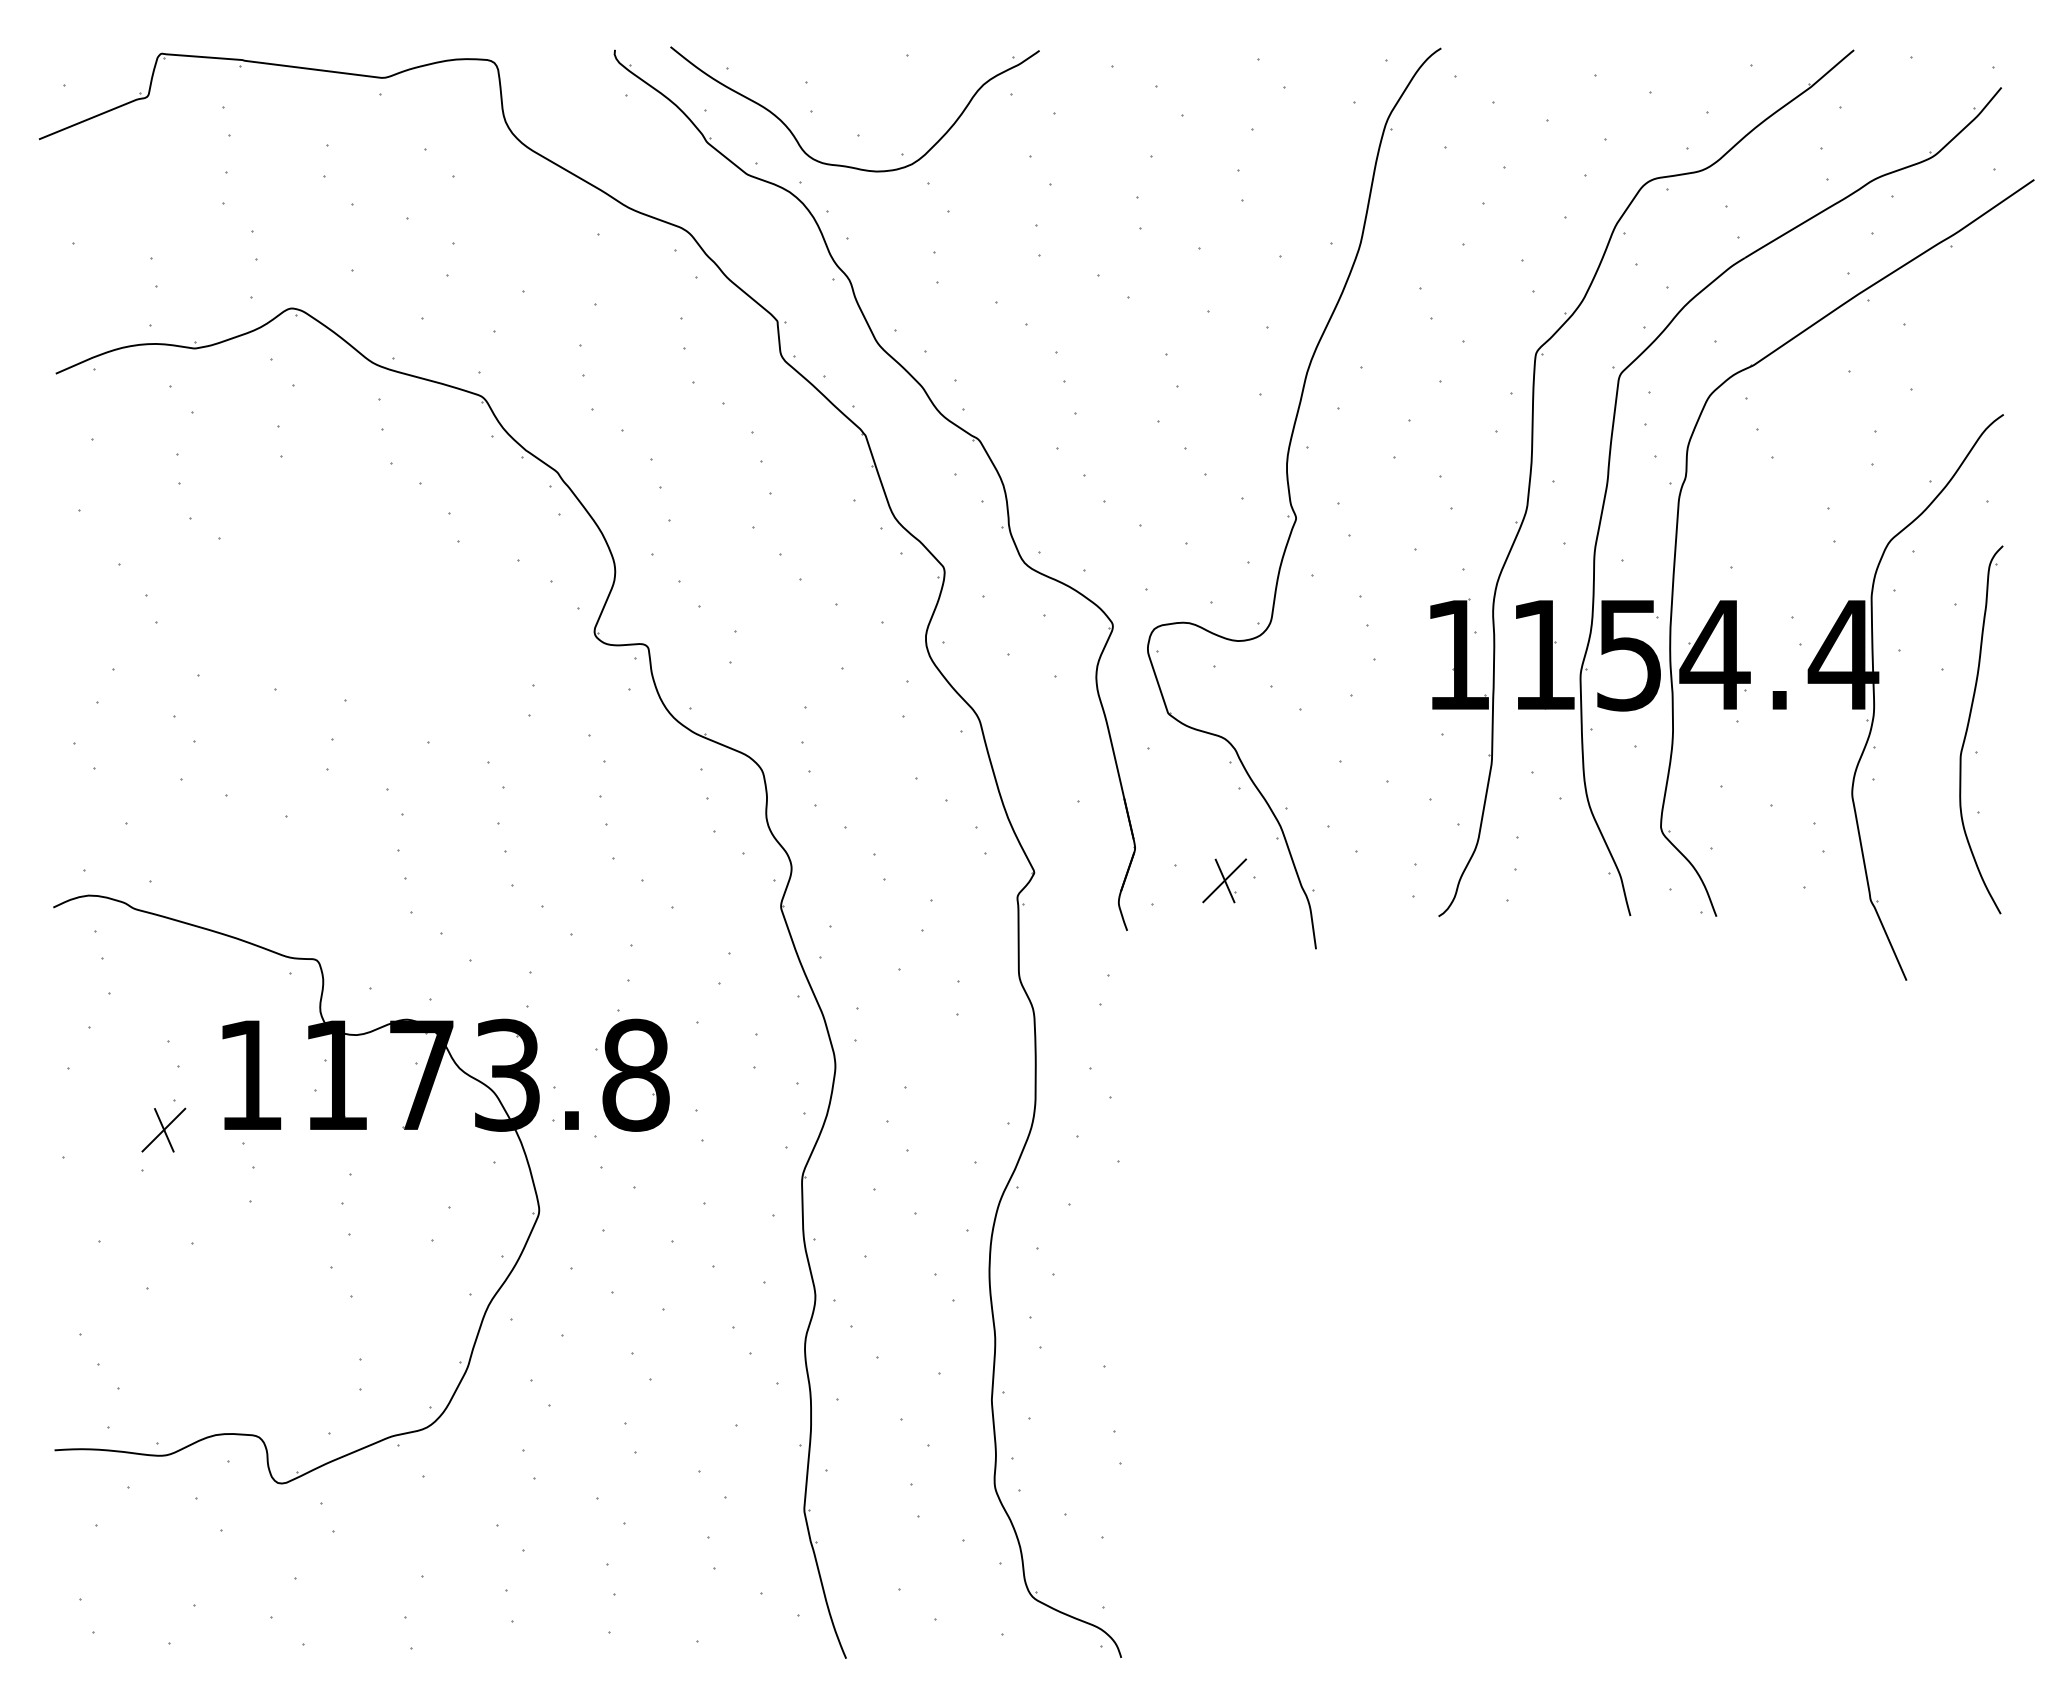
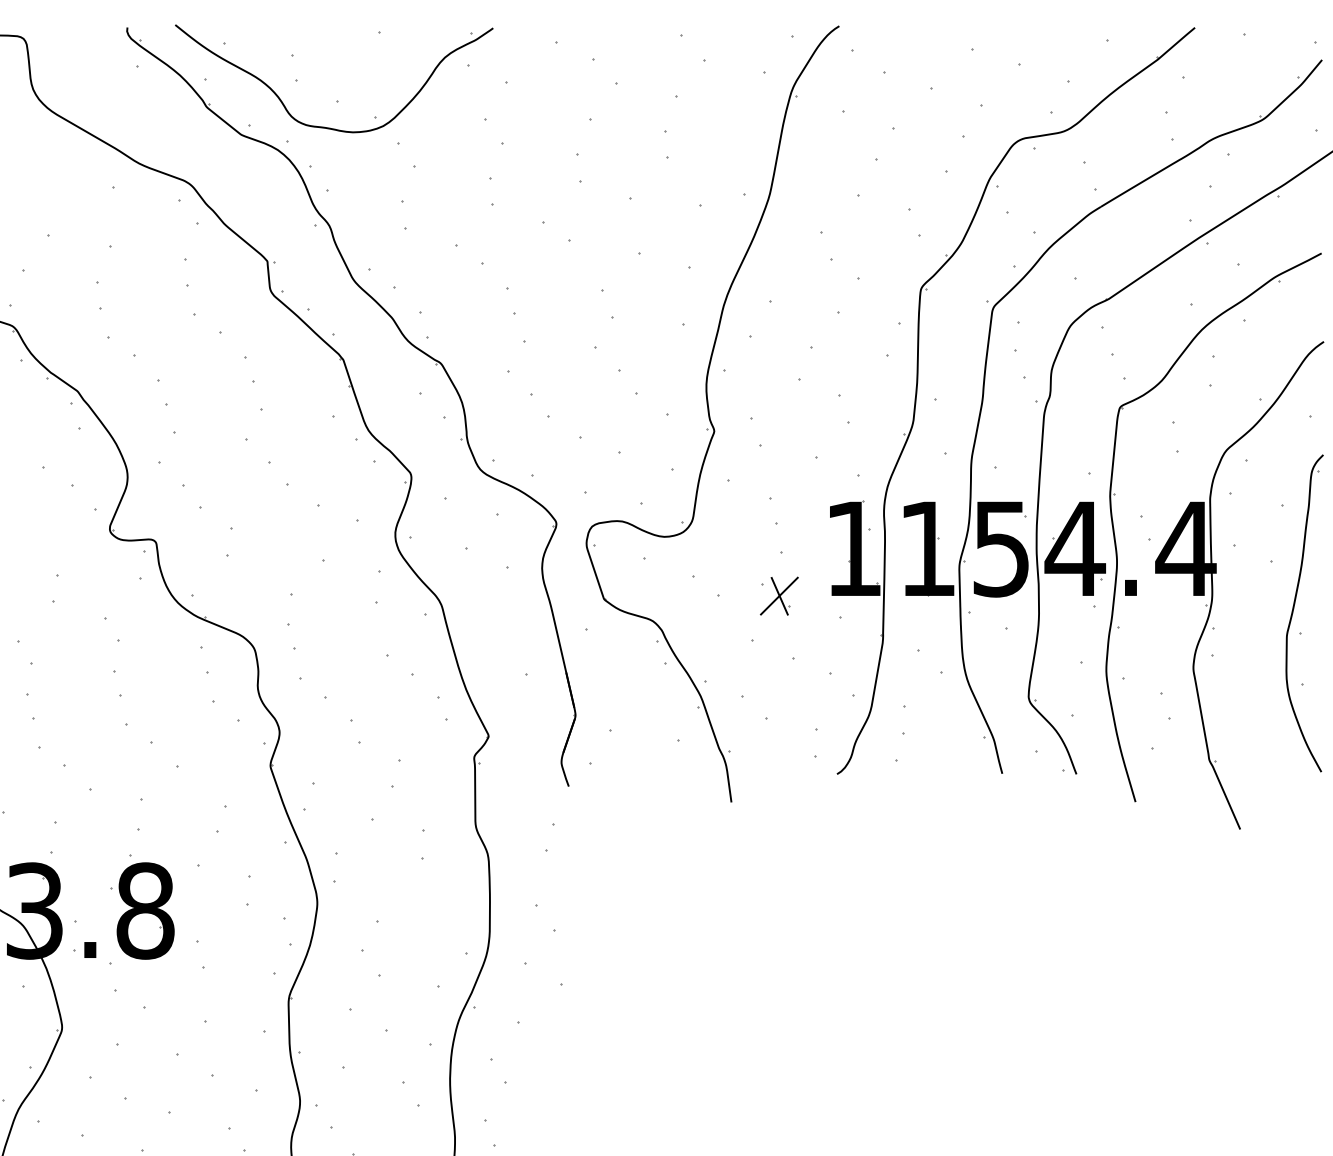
part: (1762, 646) -> (1116, 541), added
part: (1224, 880) -> (779, 595), moved

